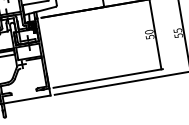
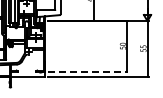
line: (108, 78) -> (88, 72), solid -> dashed

